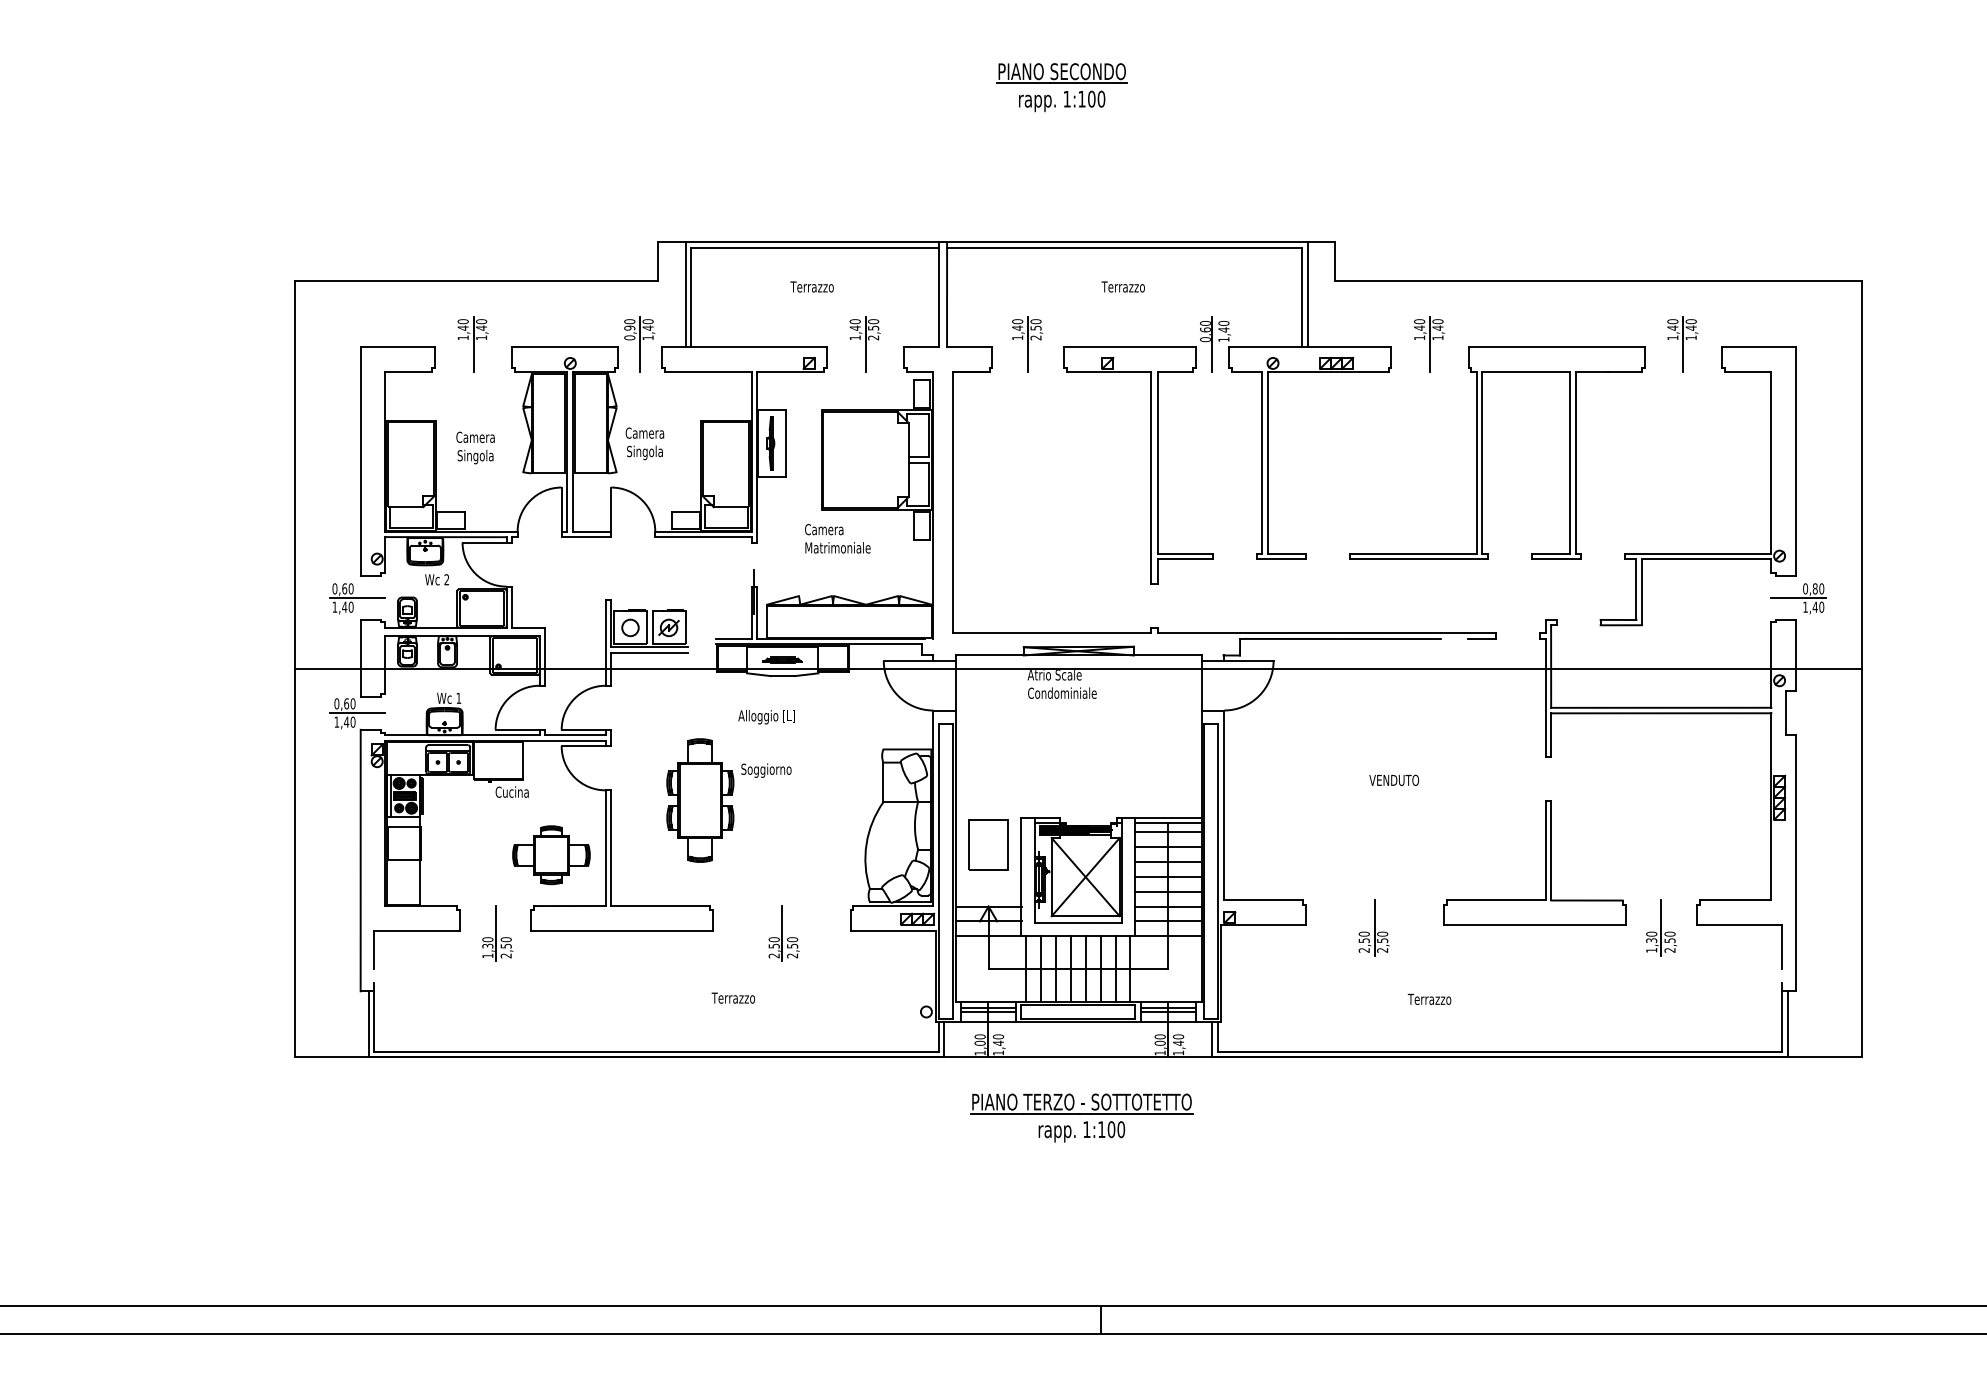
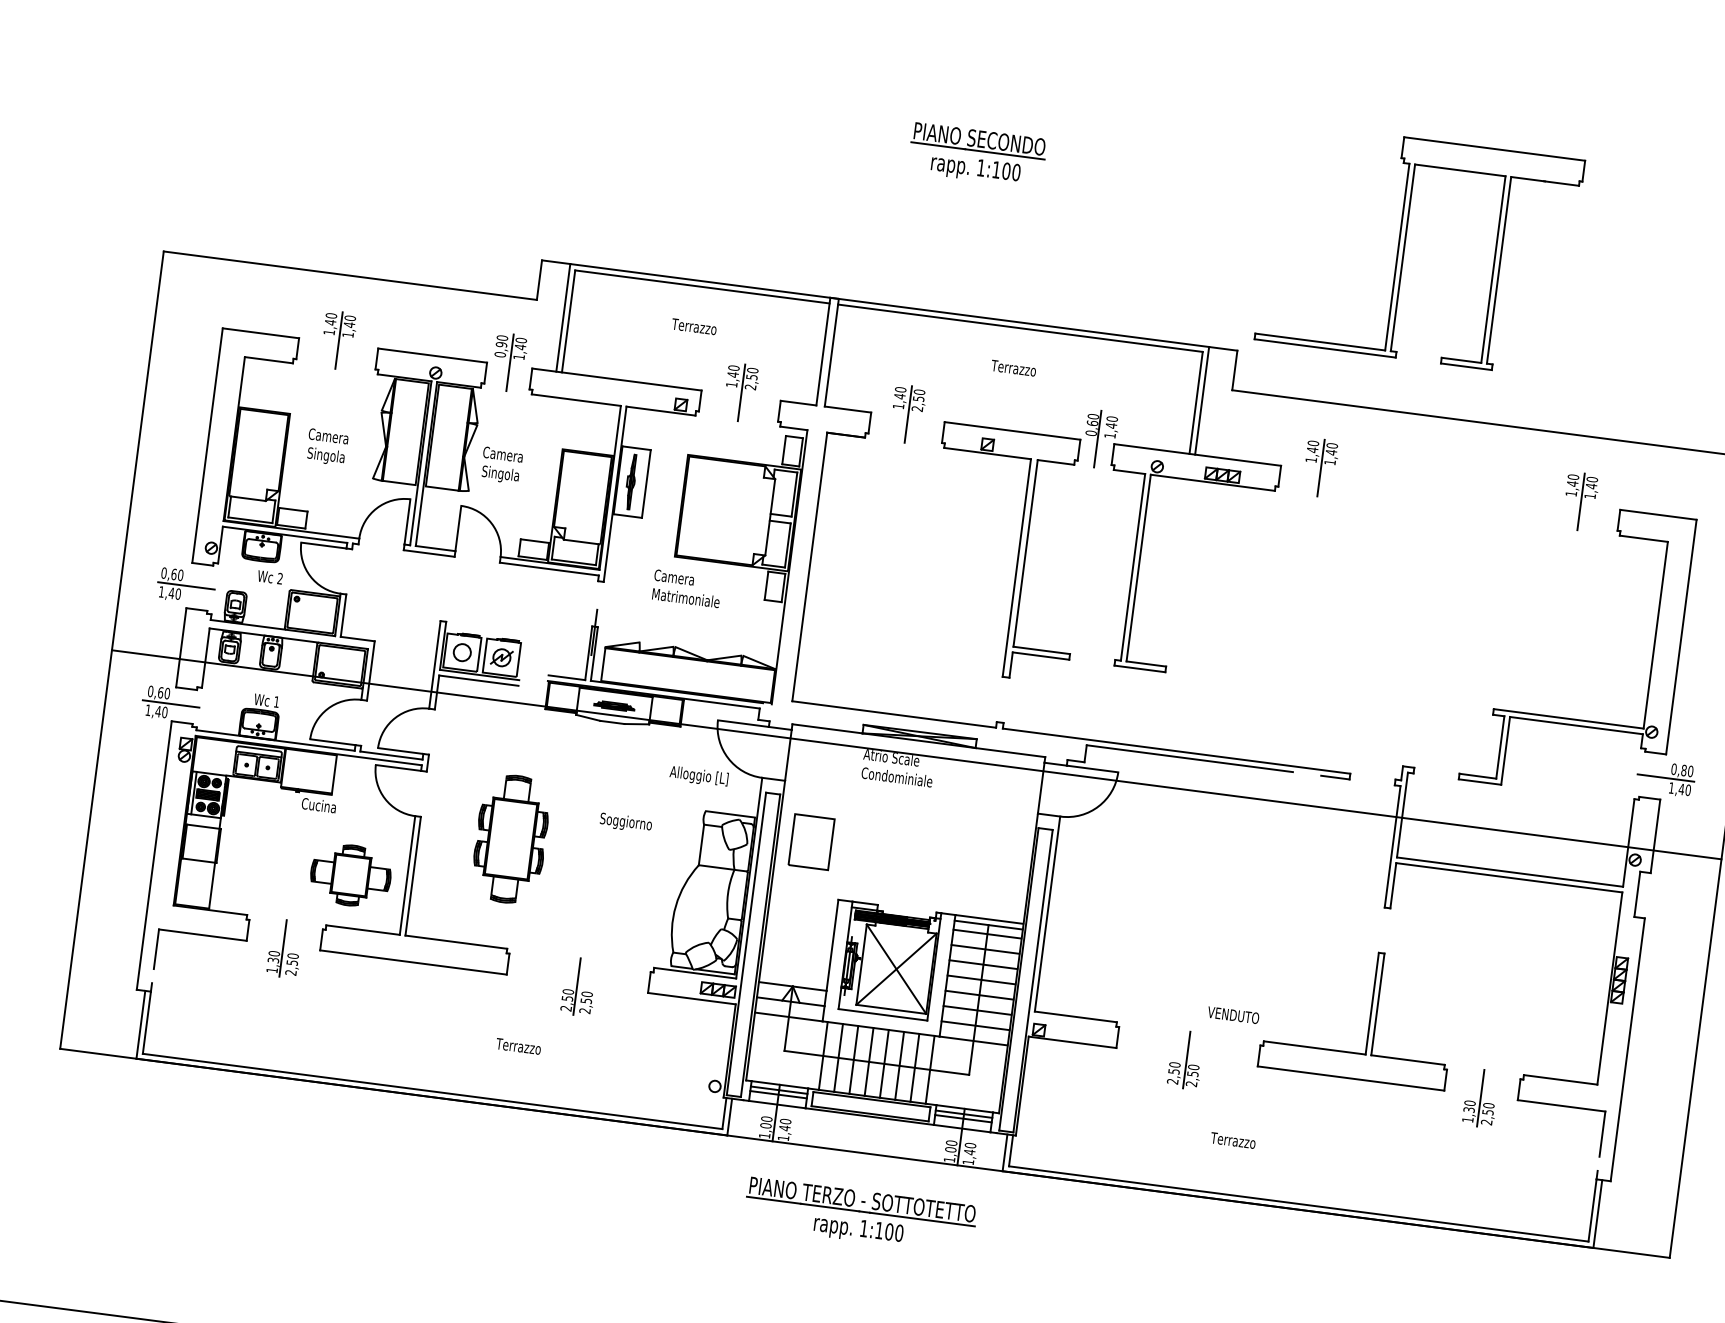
part: (1482, 452) -> (1404, 247), moved
text: (766, 717) -> (698, 776), moved
text: (766, 770) -> (626, 822), moved
text: (1394, 779) -> (1233, 1014), moved
part: (988, 844) -> (811, 841), moved

